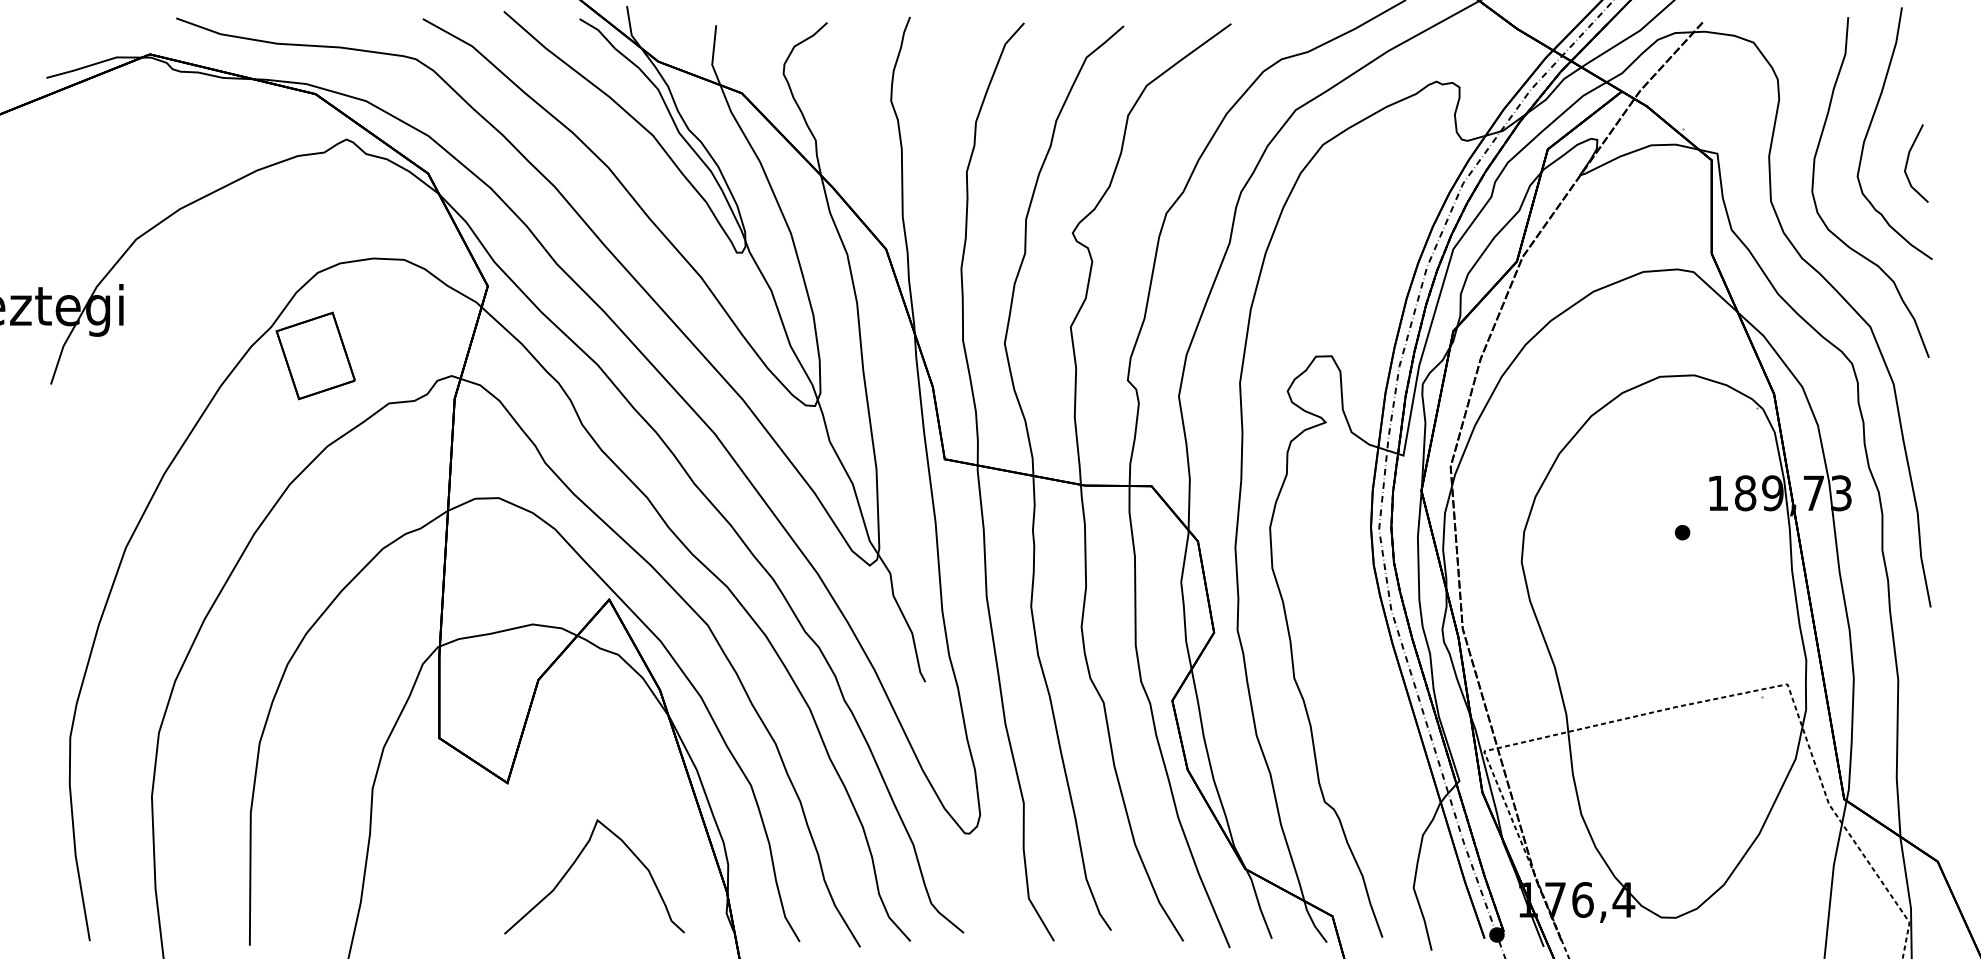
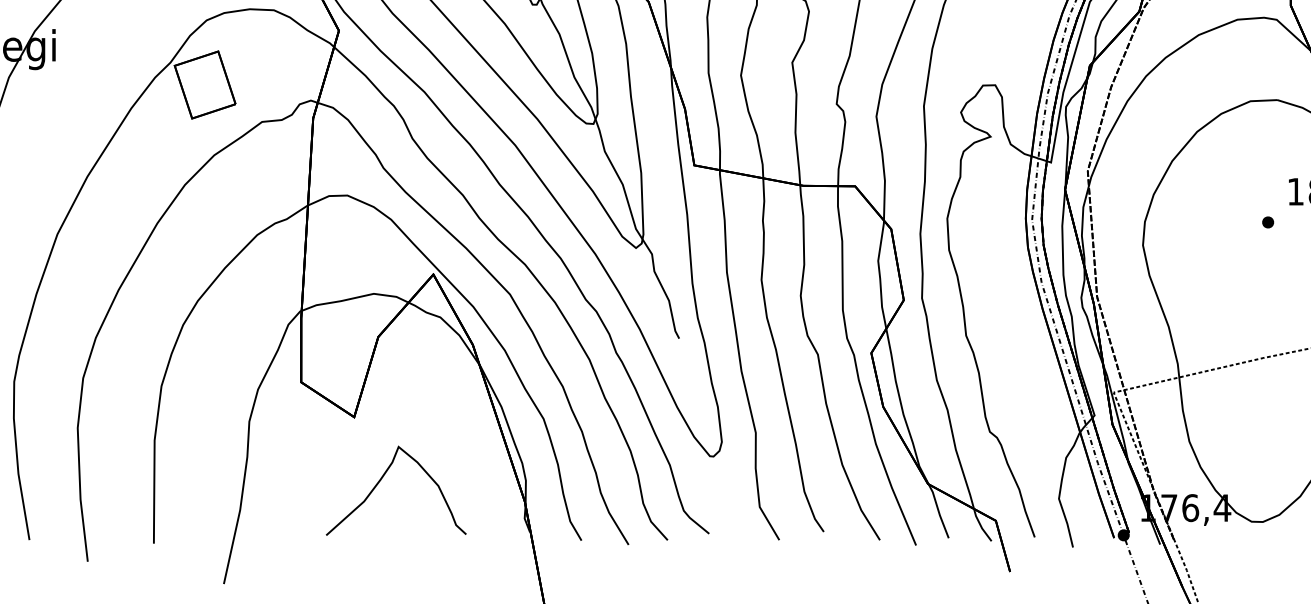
curve: (576, 861) -> (382, 478), moved

